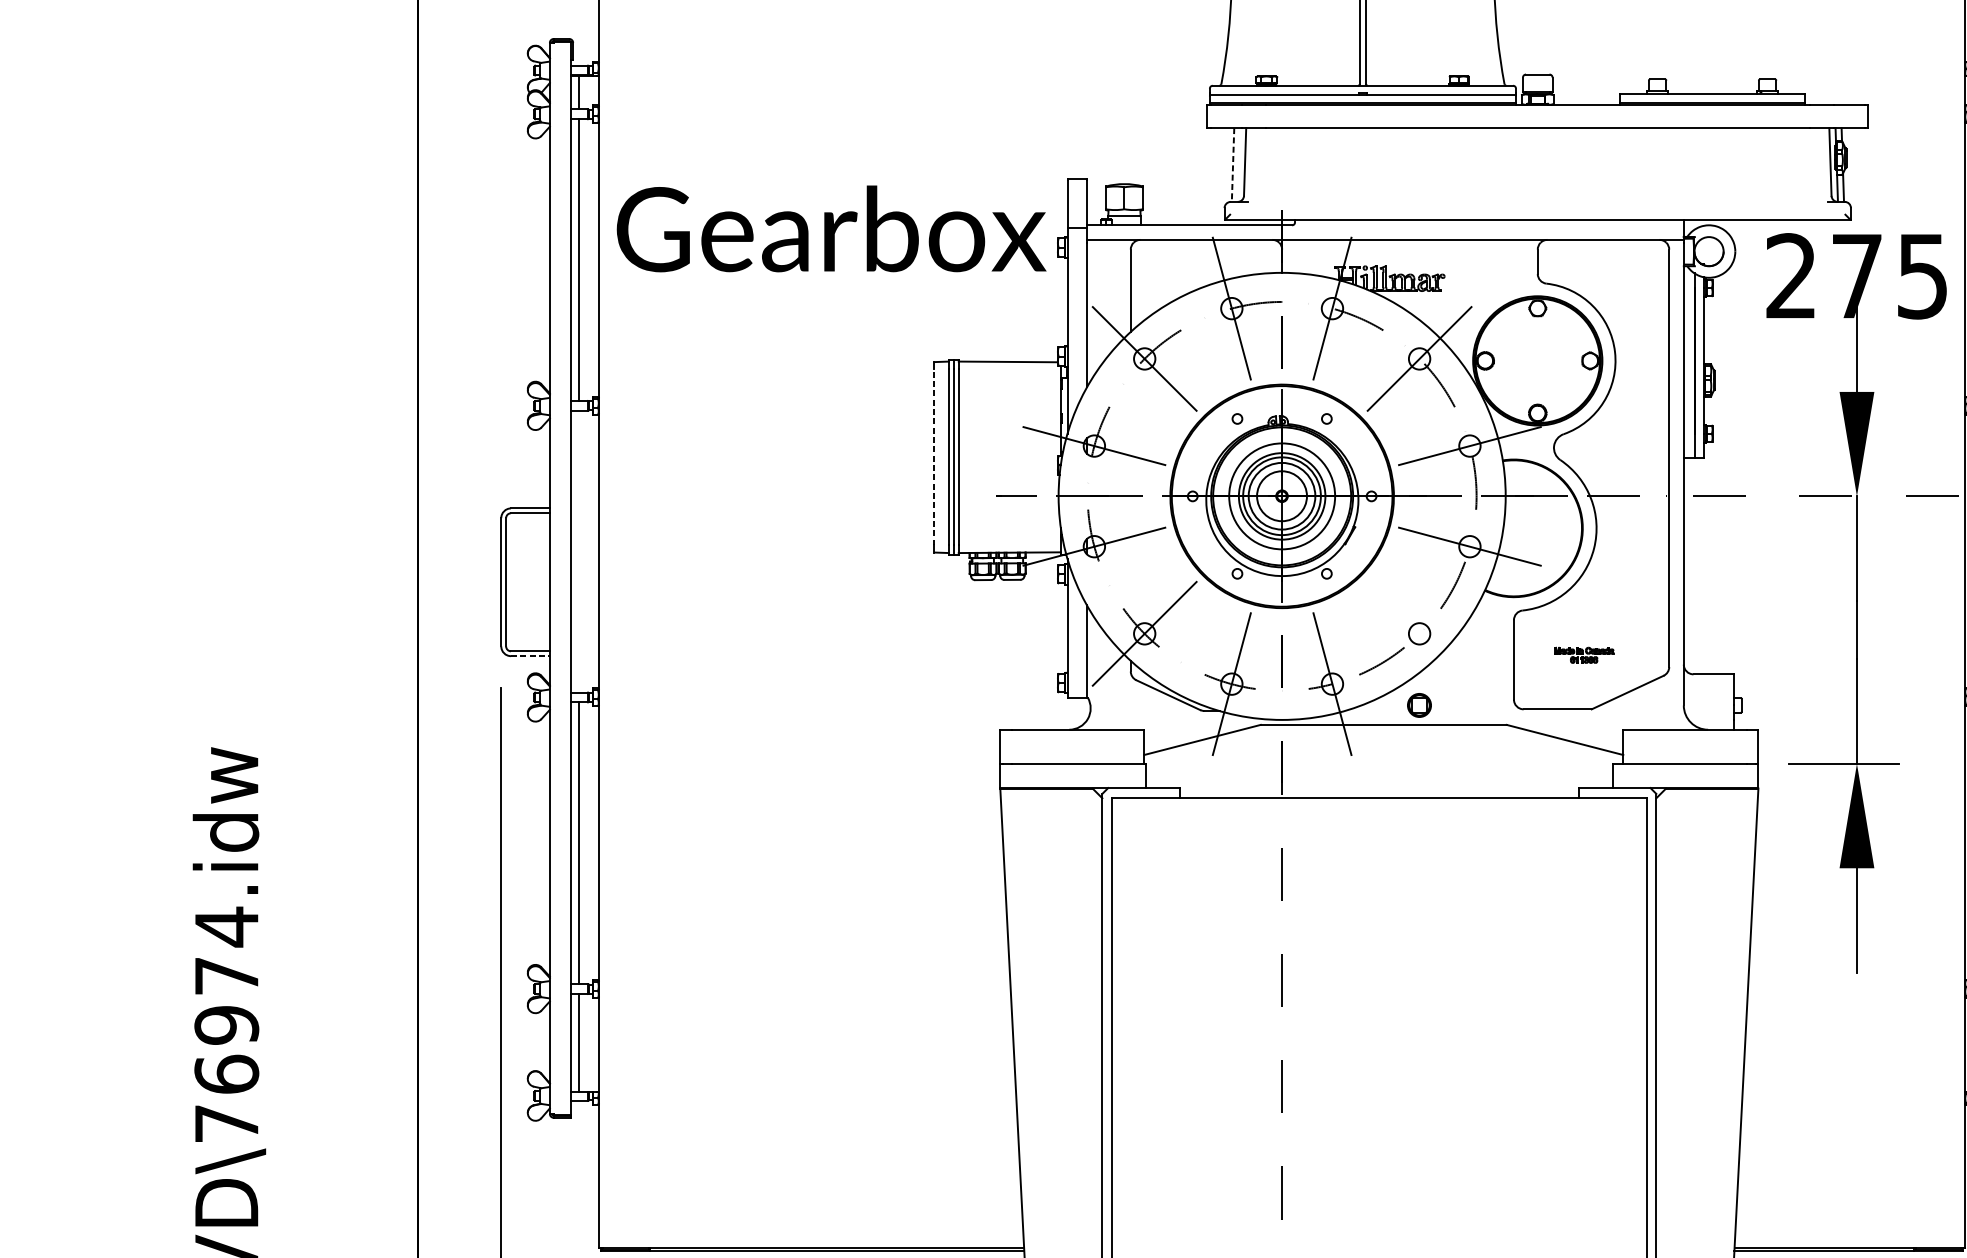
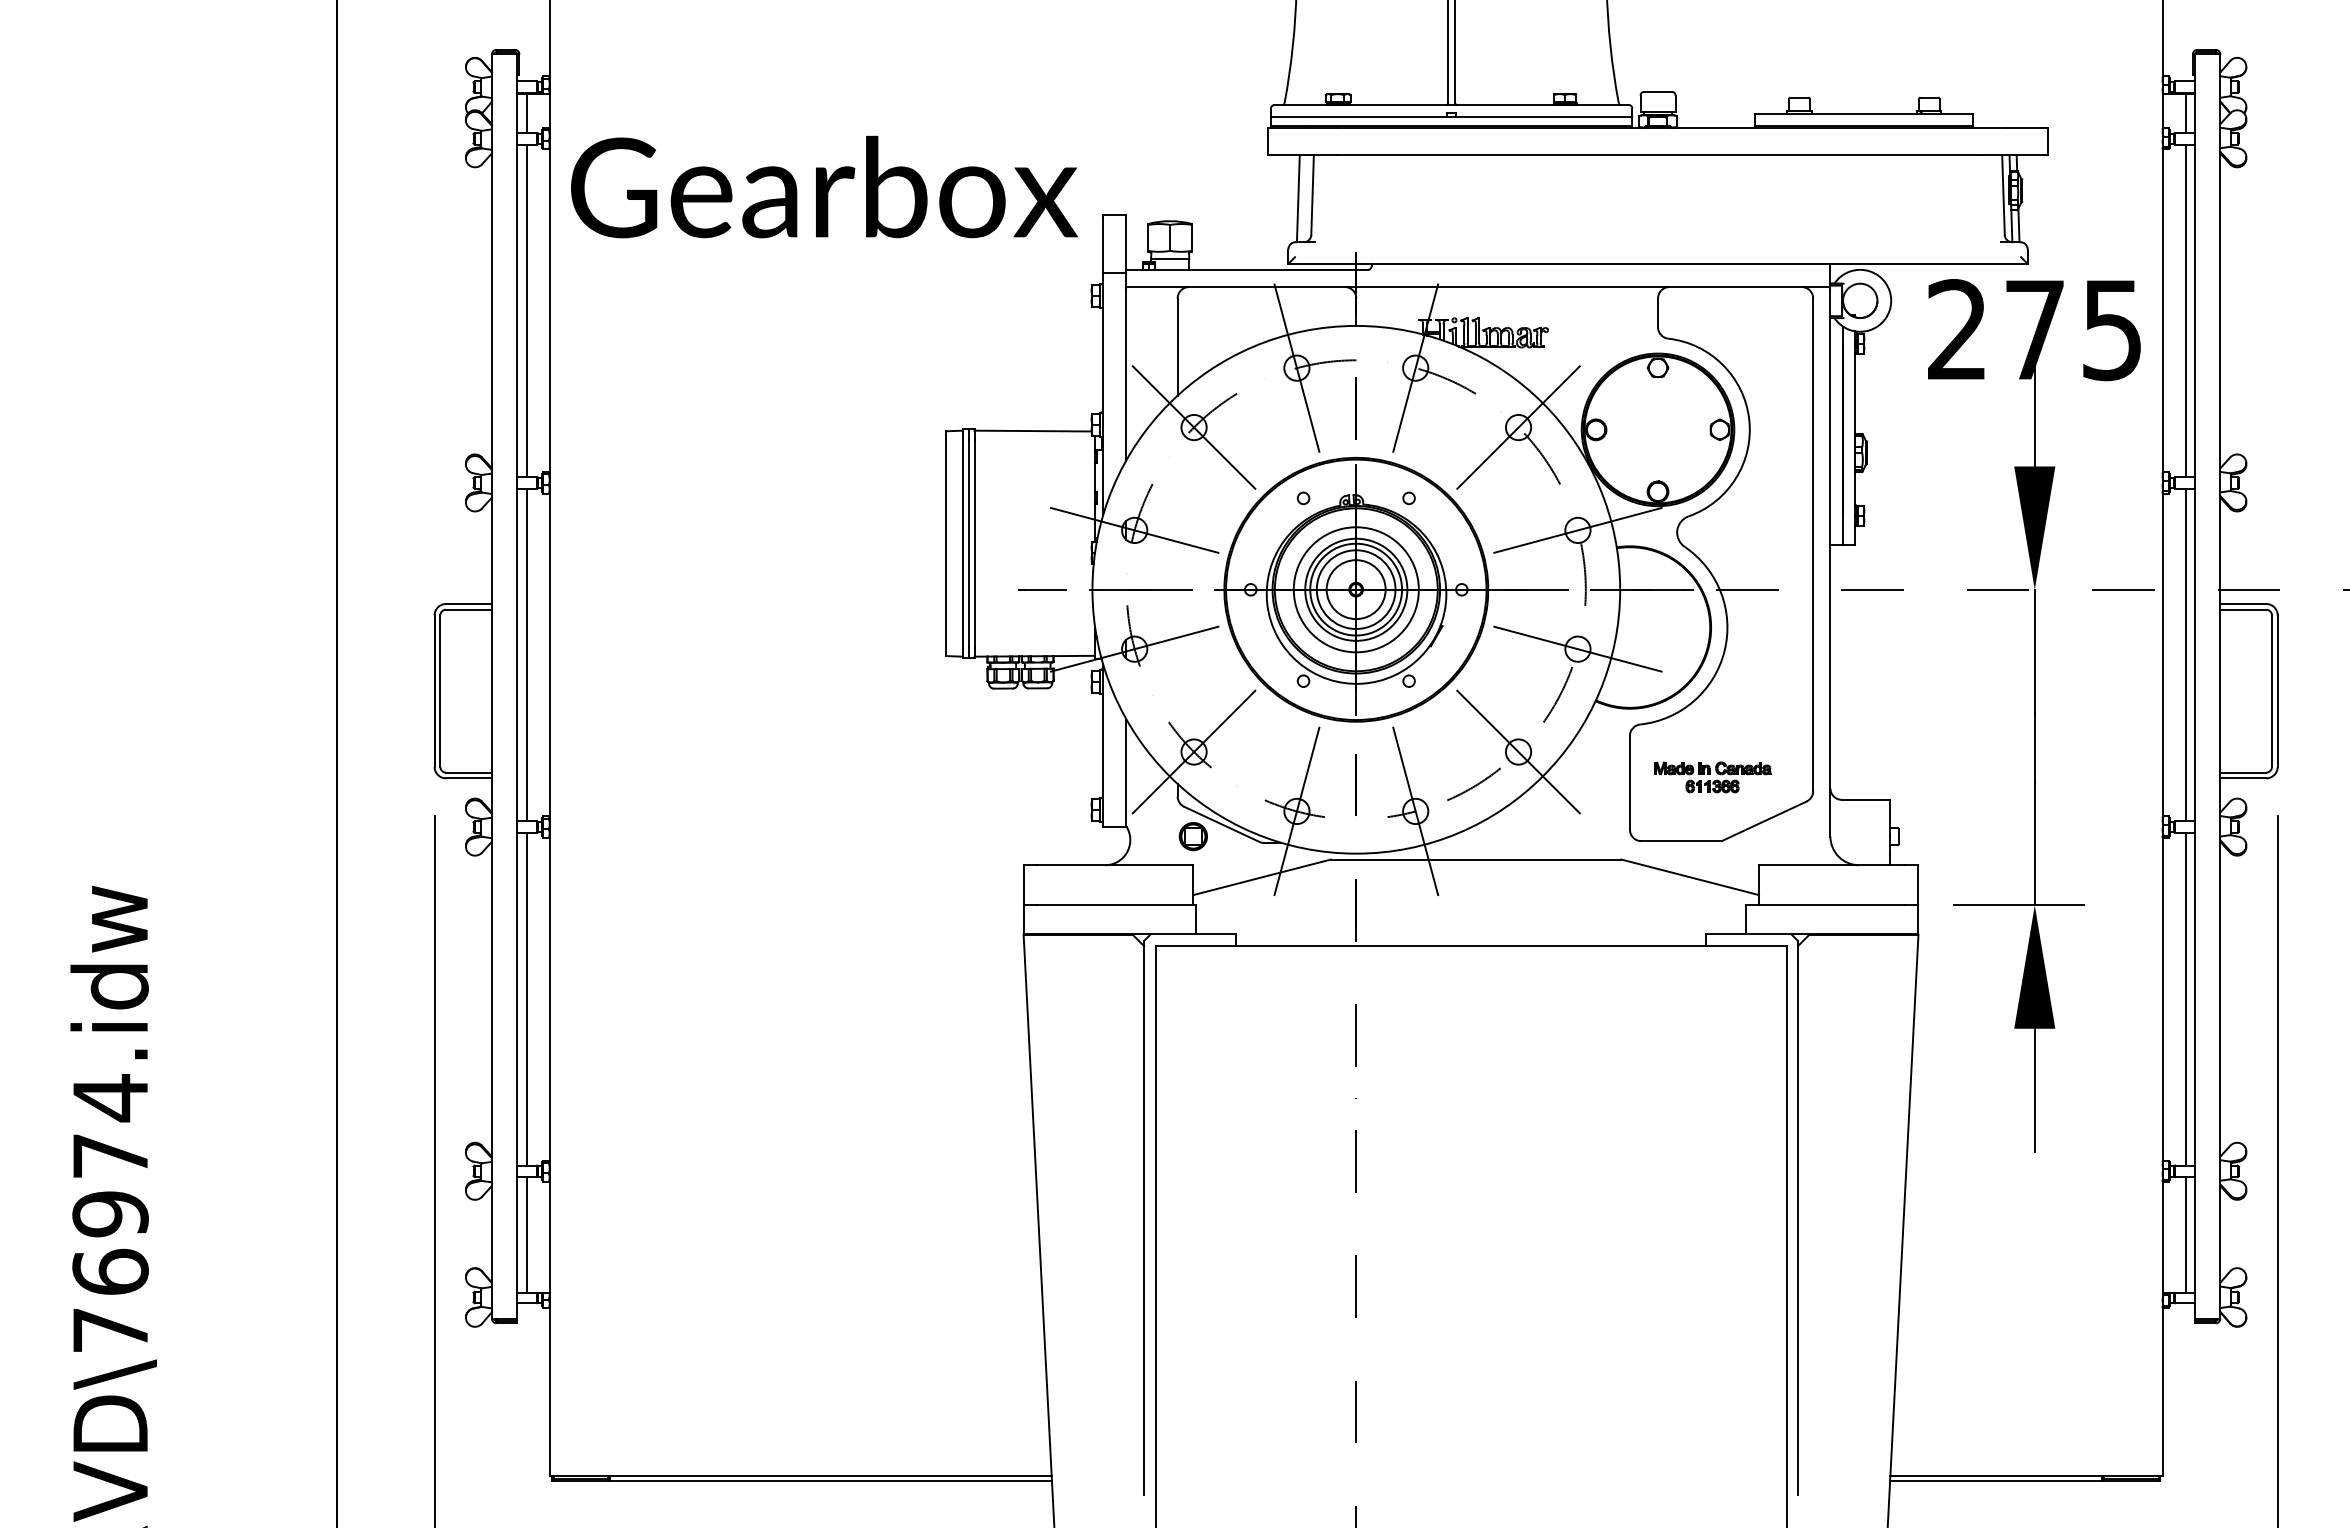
line: (1233, 164) -> (1298, 198), dashed -> solid
text: (831, 228) -> (824, 186), moved
line: (934, 457) -> (945, 543), dashed -> solid
line: (579, 551) -> (526, 654), added
line: (1419, 633) -> (1518, 751), added
part: (1583, 655) -> (1712, 777), size x1.67
line: (530, 656) -> (469, 778), dashed -> solid
part: (1418, 705) -> (1192, 836), moved

